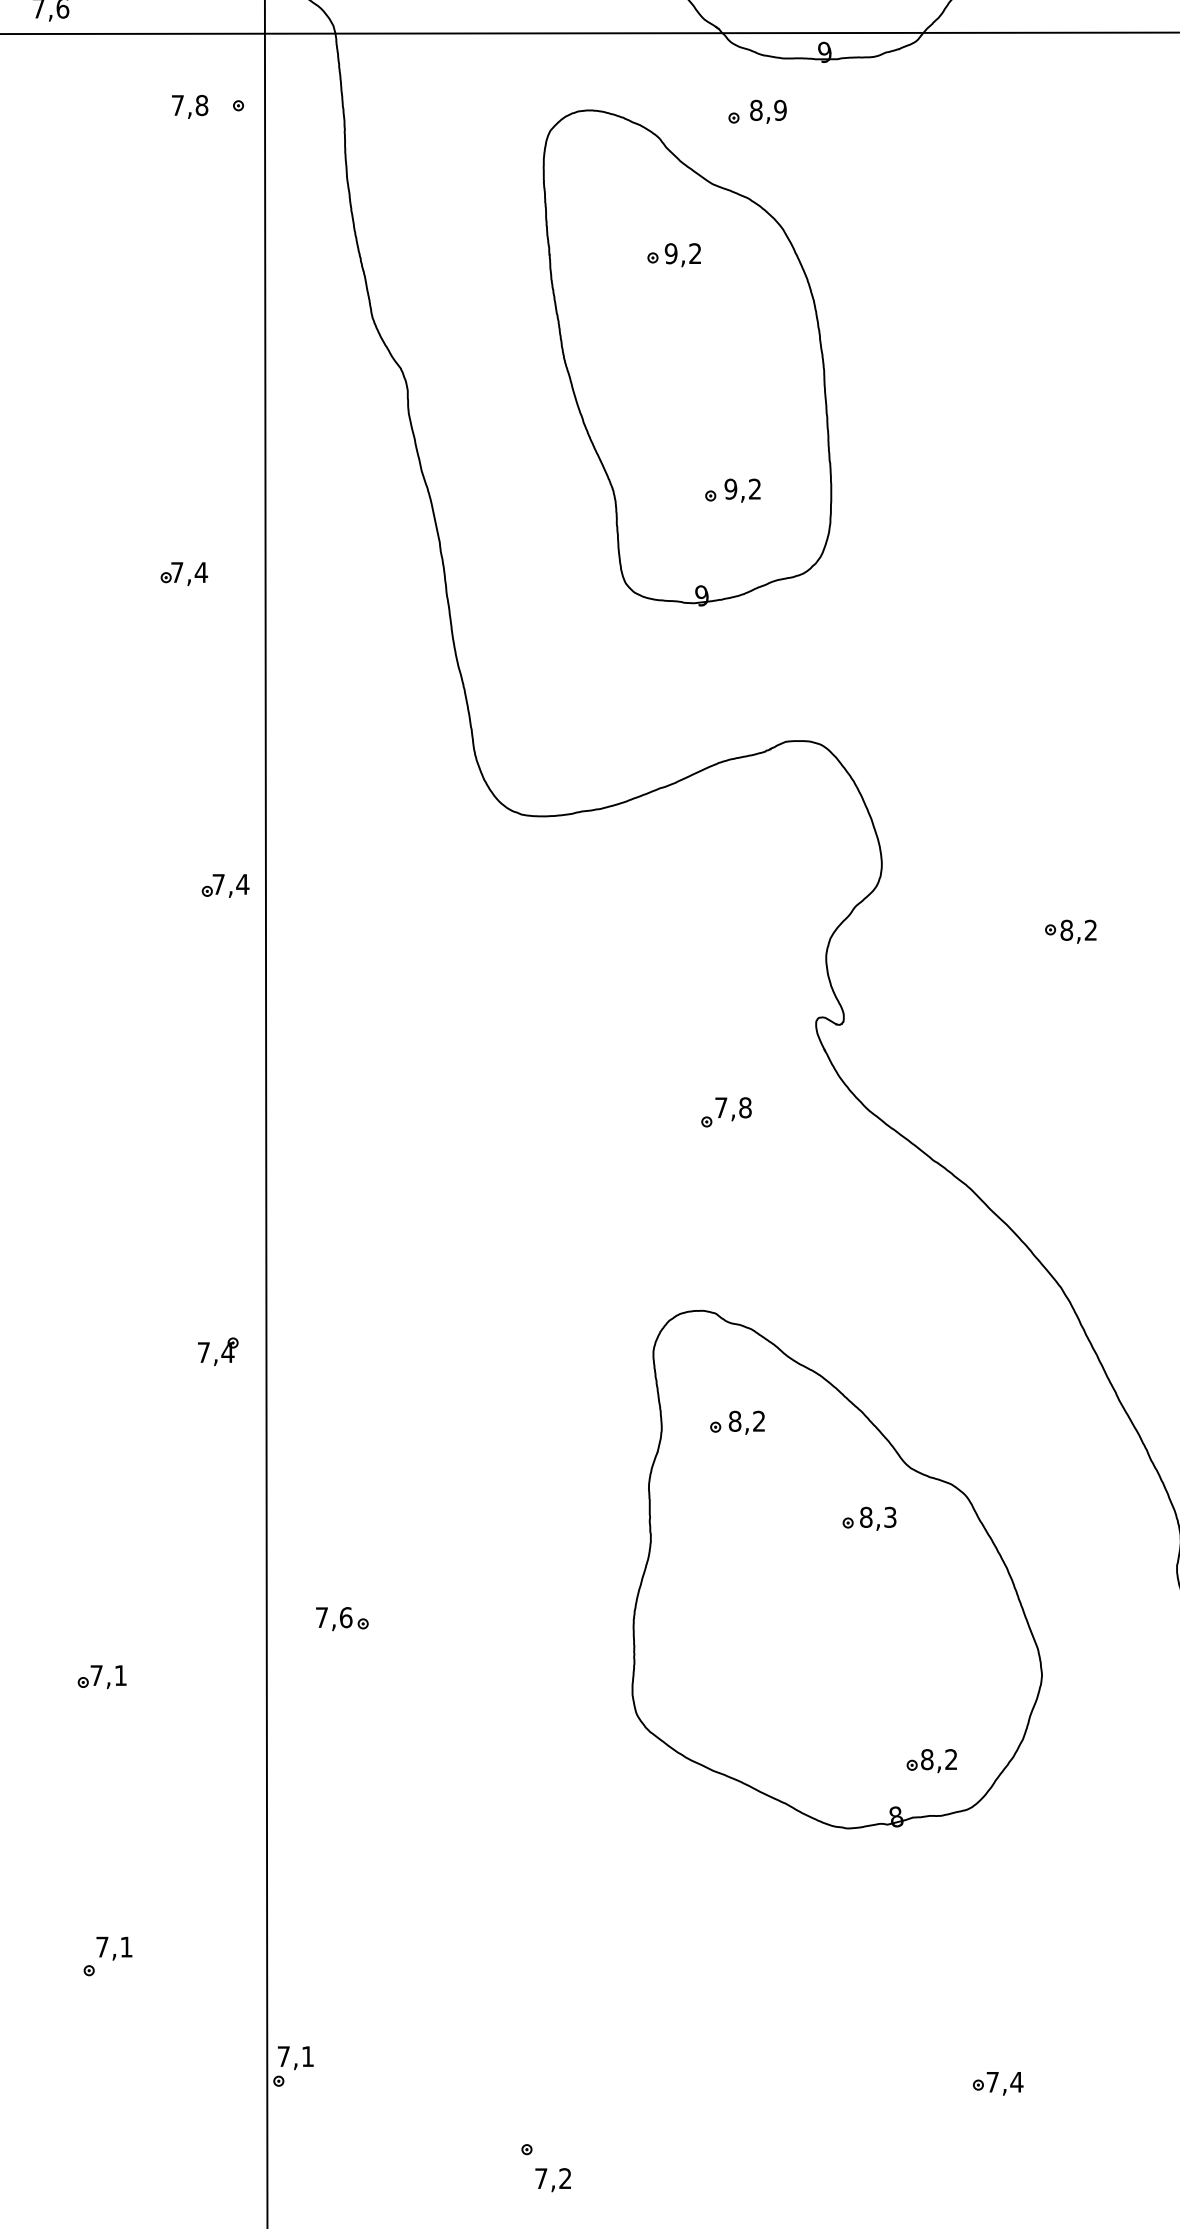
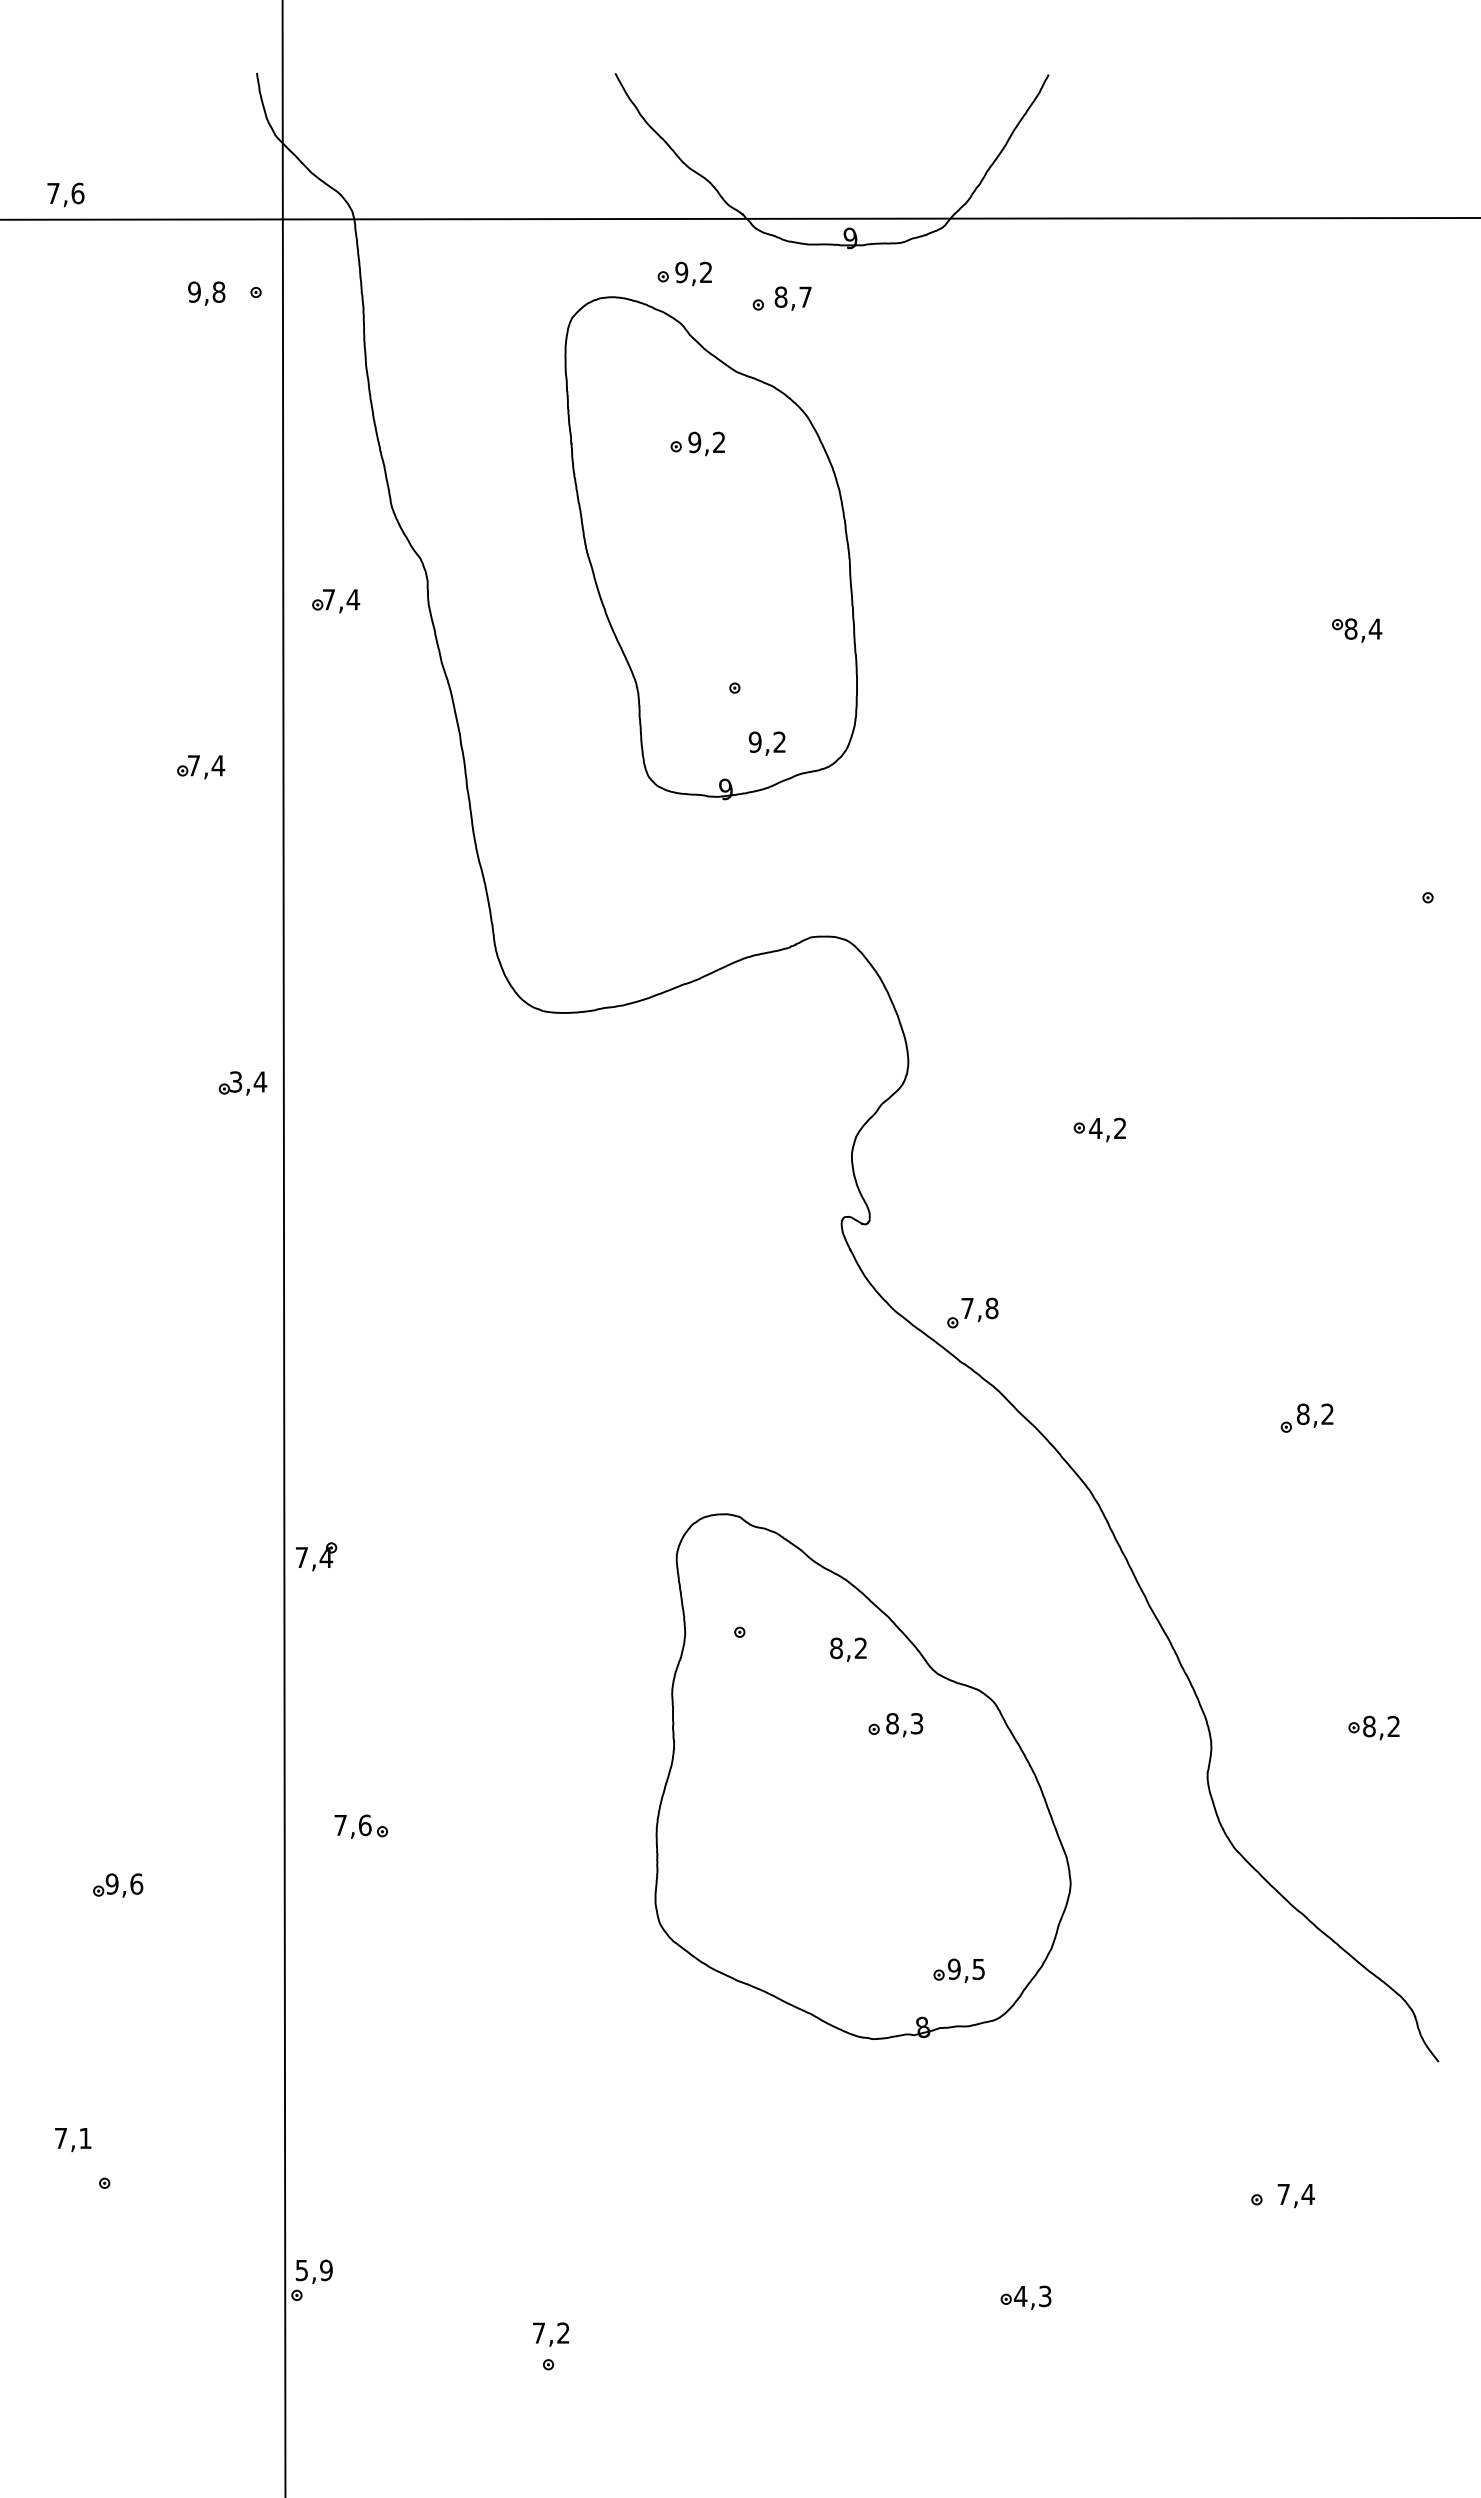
part: (661, 87) -> (684, 273), added
text: (177, 104) -> (194, 291), 7,8 -> 9,8
text: (780, 109) -> (805, 296), 8,9 -> 8,7
part: (317, 410) -> (336, 601), added
text: (741, 490) -> (766, 743), moved
text: (219, 883) -> (236, 1081), 7,4 -> 3,4
text: (1066, 930) -> (1095, 1128), 8,2 -> 4,2
part: (726, 1111) -> (972, 1312), moved
part: (218, 1351) -> (316, 1556), moved
text: (746, 1422) -> (848, 1649), moved
text: (108, 1674) -> (124, 1883), 7,1 -> 9,6
text: (938, 1759) -> (965, 1969), 8,2 -> 9,5
text: (114, 1949) -> (73, 2140), moved
text: (295, 2056) -> (313, 2270), 7,1 -> 5,9
text: (1004, 2082) -> (1032, 2296), 7,4 -> 4,3
text: (553, 2179) -> (551, 2334), moved

